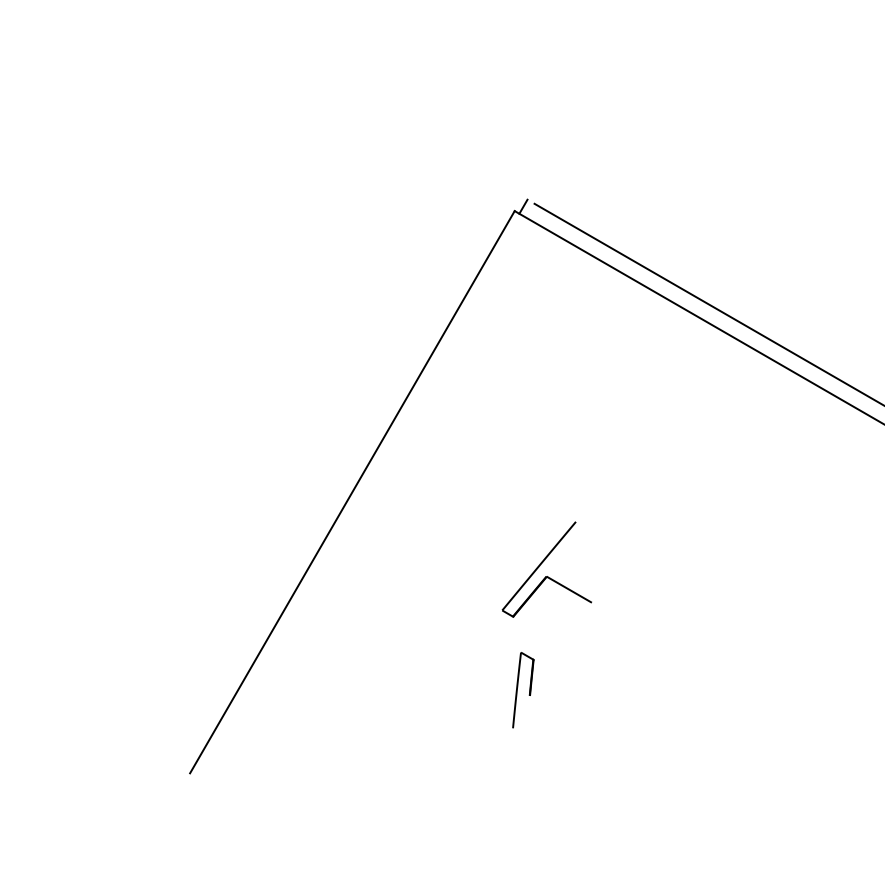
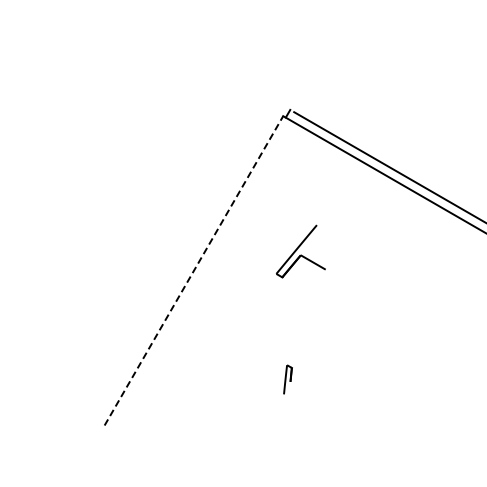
line: (351, 491) -> (193, 270), solid -> dashed
part: (546, 569) -> (300, 251), moved
part: (522, 689) -> (287, 379), size x0.7

